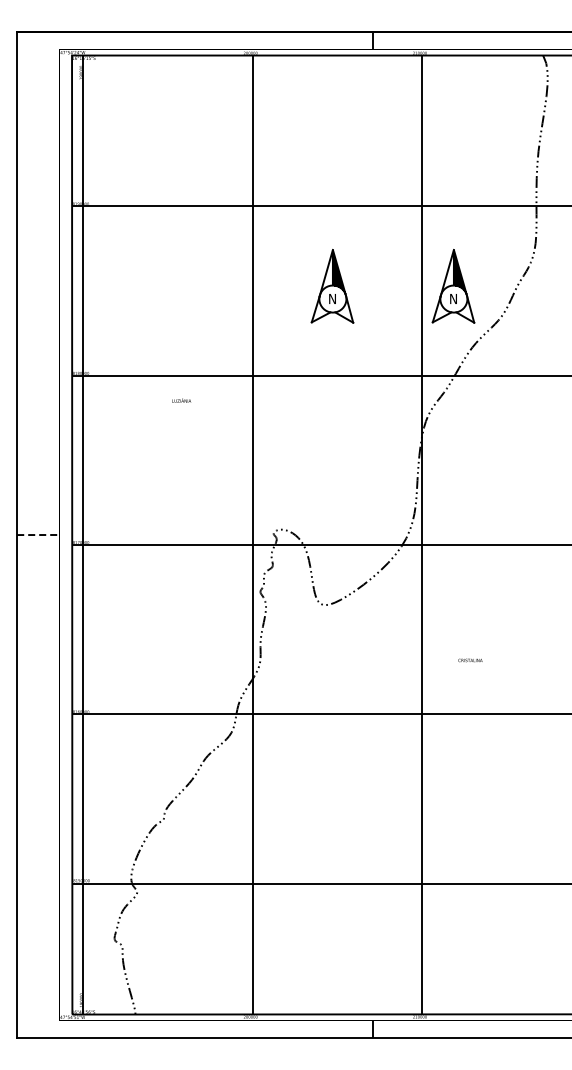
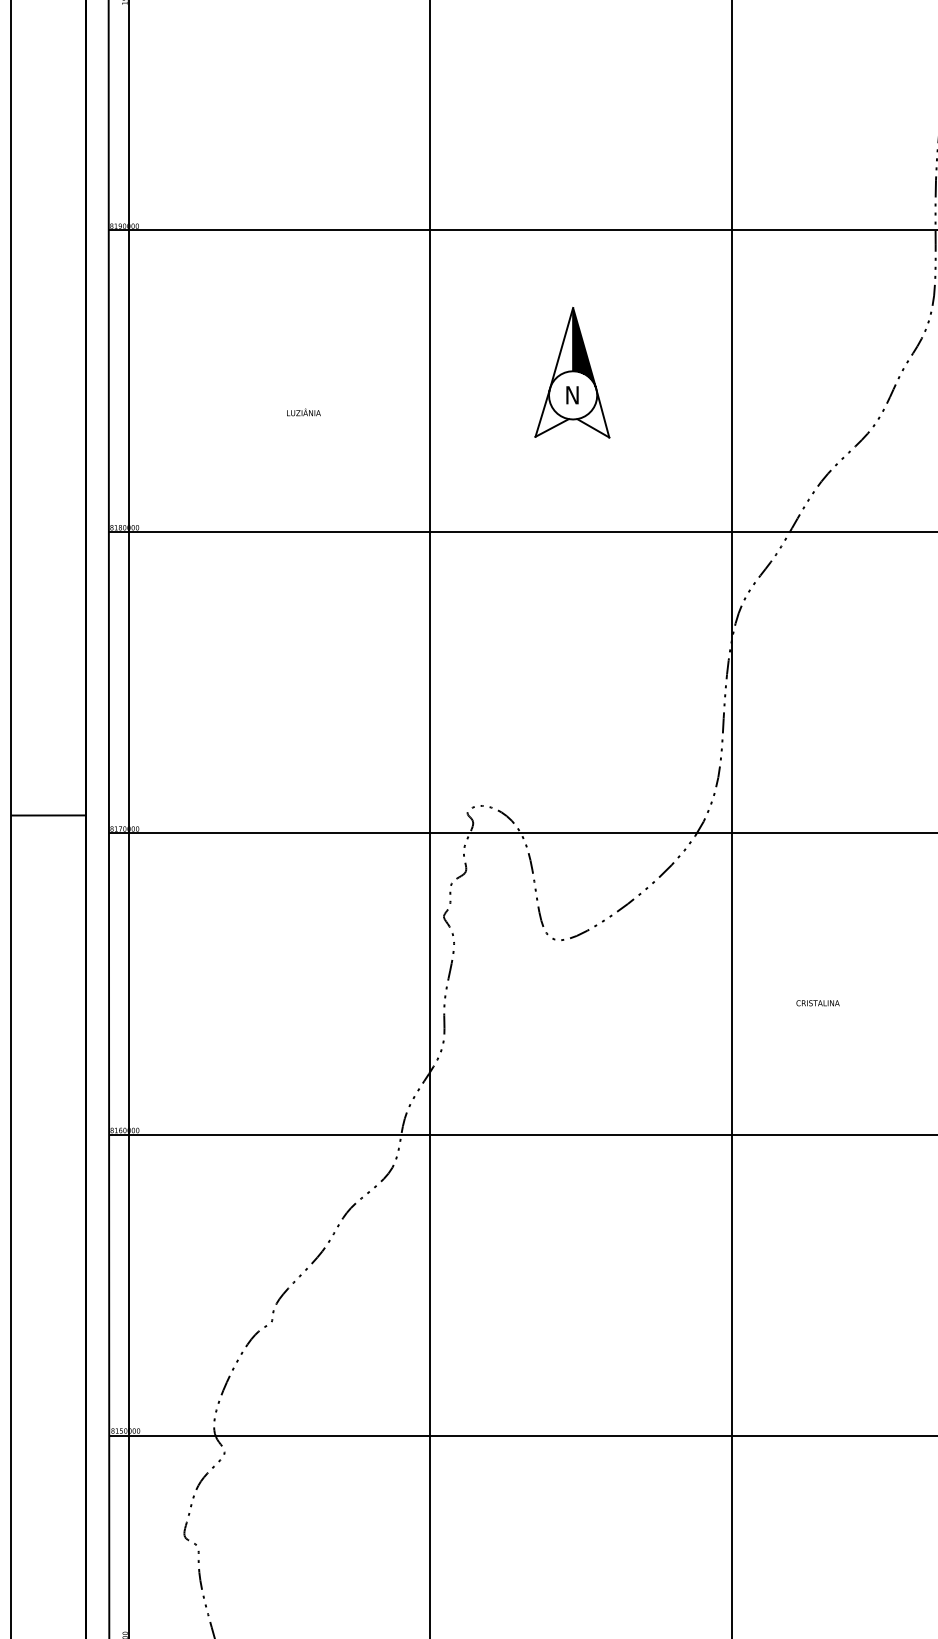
part: (453, 286) -> (787, 373), removed
text: (181, 400) -> (303, 412), moved
line: (38, 535) -> (48, 816), dashed -> solid
text: (470, 660) -> (818, 1003), moved

